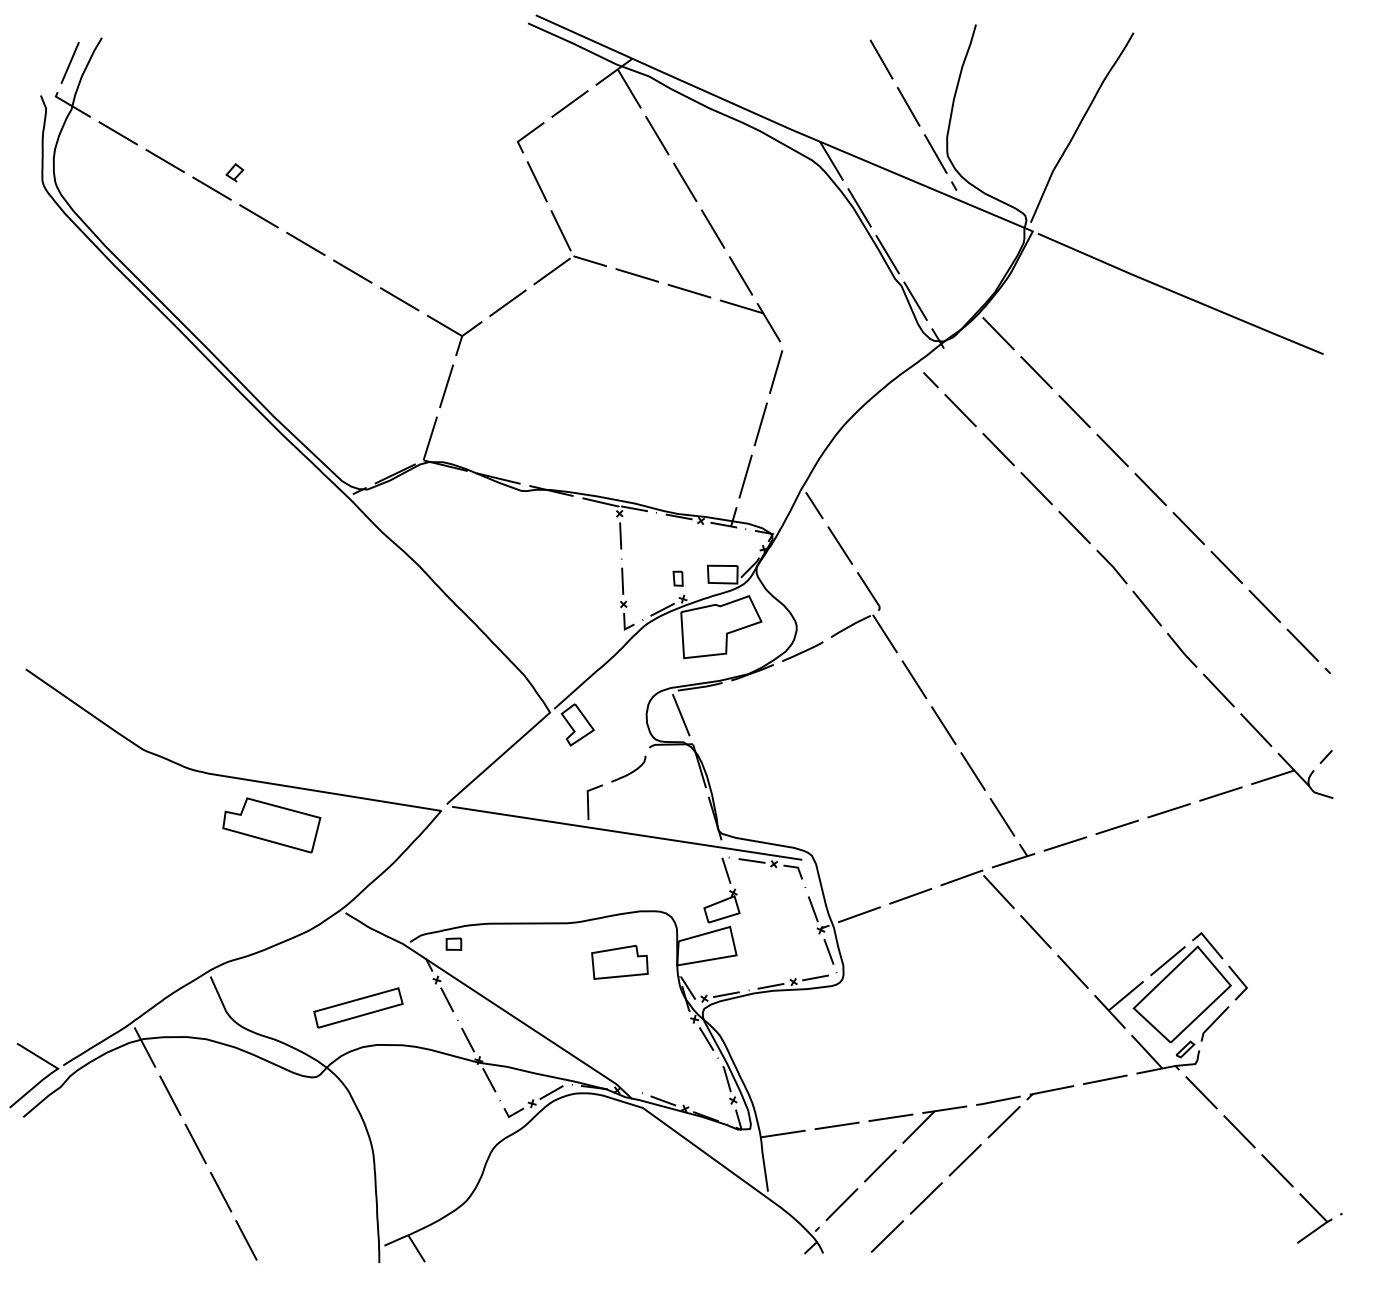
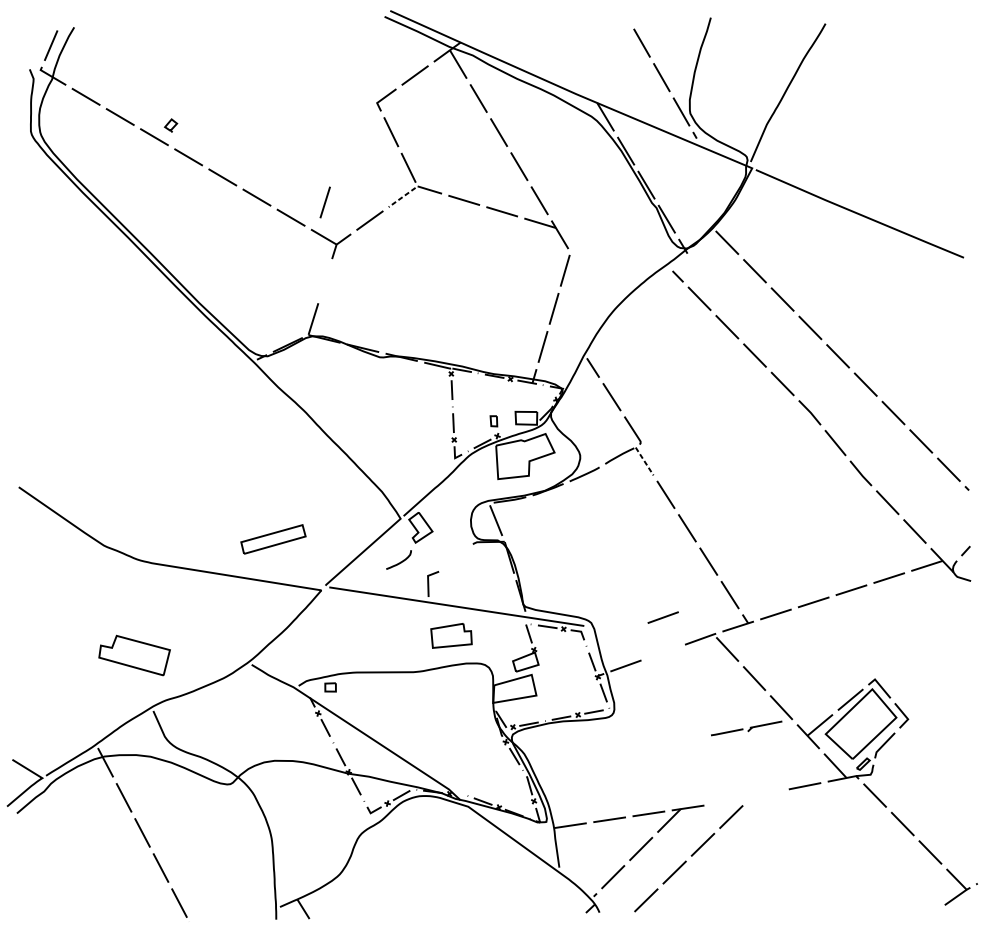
line: (552, 271) -> (402, 197), solid -> dashed
line: (446, 386) -> (325, 202), moved
line: (885, 633) -> (644, 461), solid -> dashed
curve: (629, 772) -> (399, 562), moved
part: (271, 825) -> (134, 655), moved
line: (910, 896) -> (663, 617), moved
part: (619, 961) -> (451, 635), moved
part: (358, 1007) -> (273, 539), moved
part: (1025, 1095) -> (746, 728), moved

